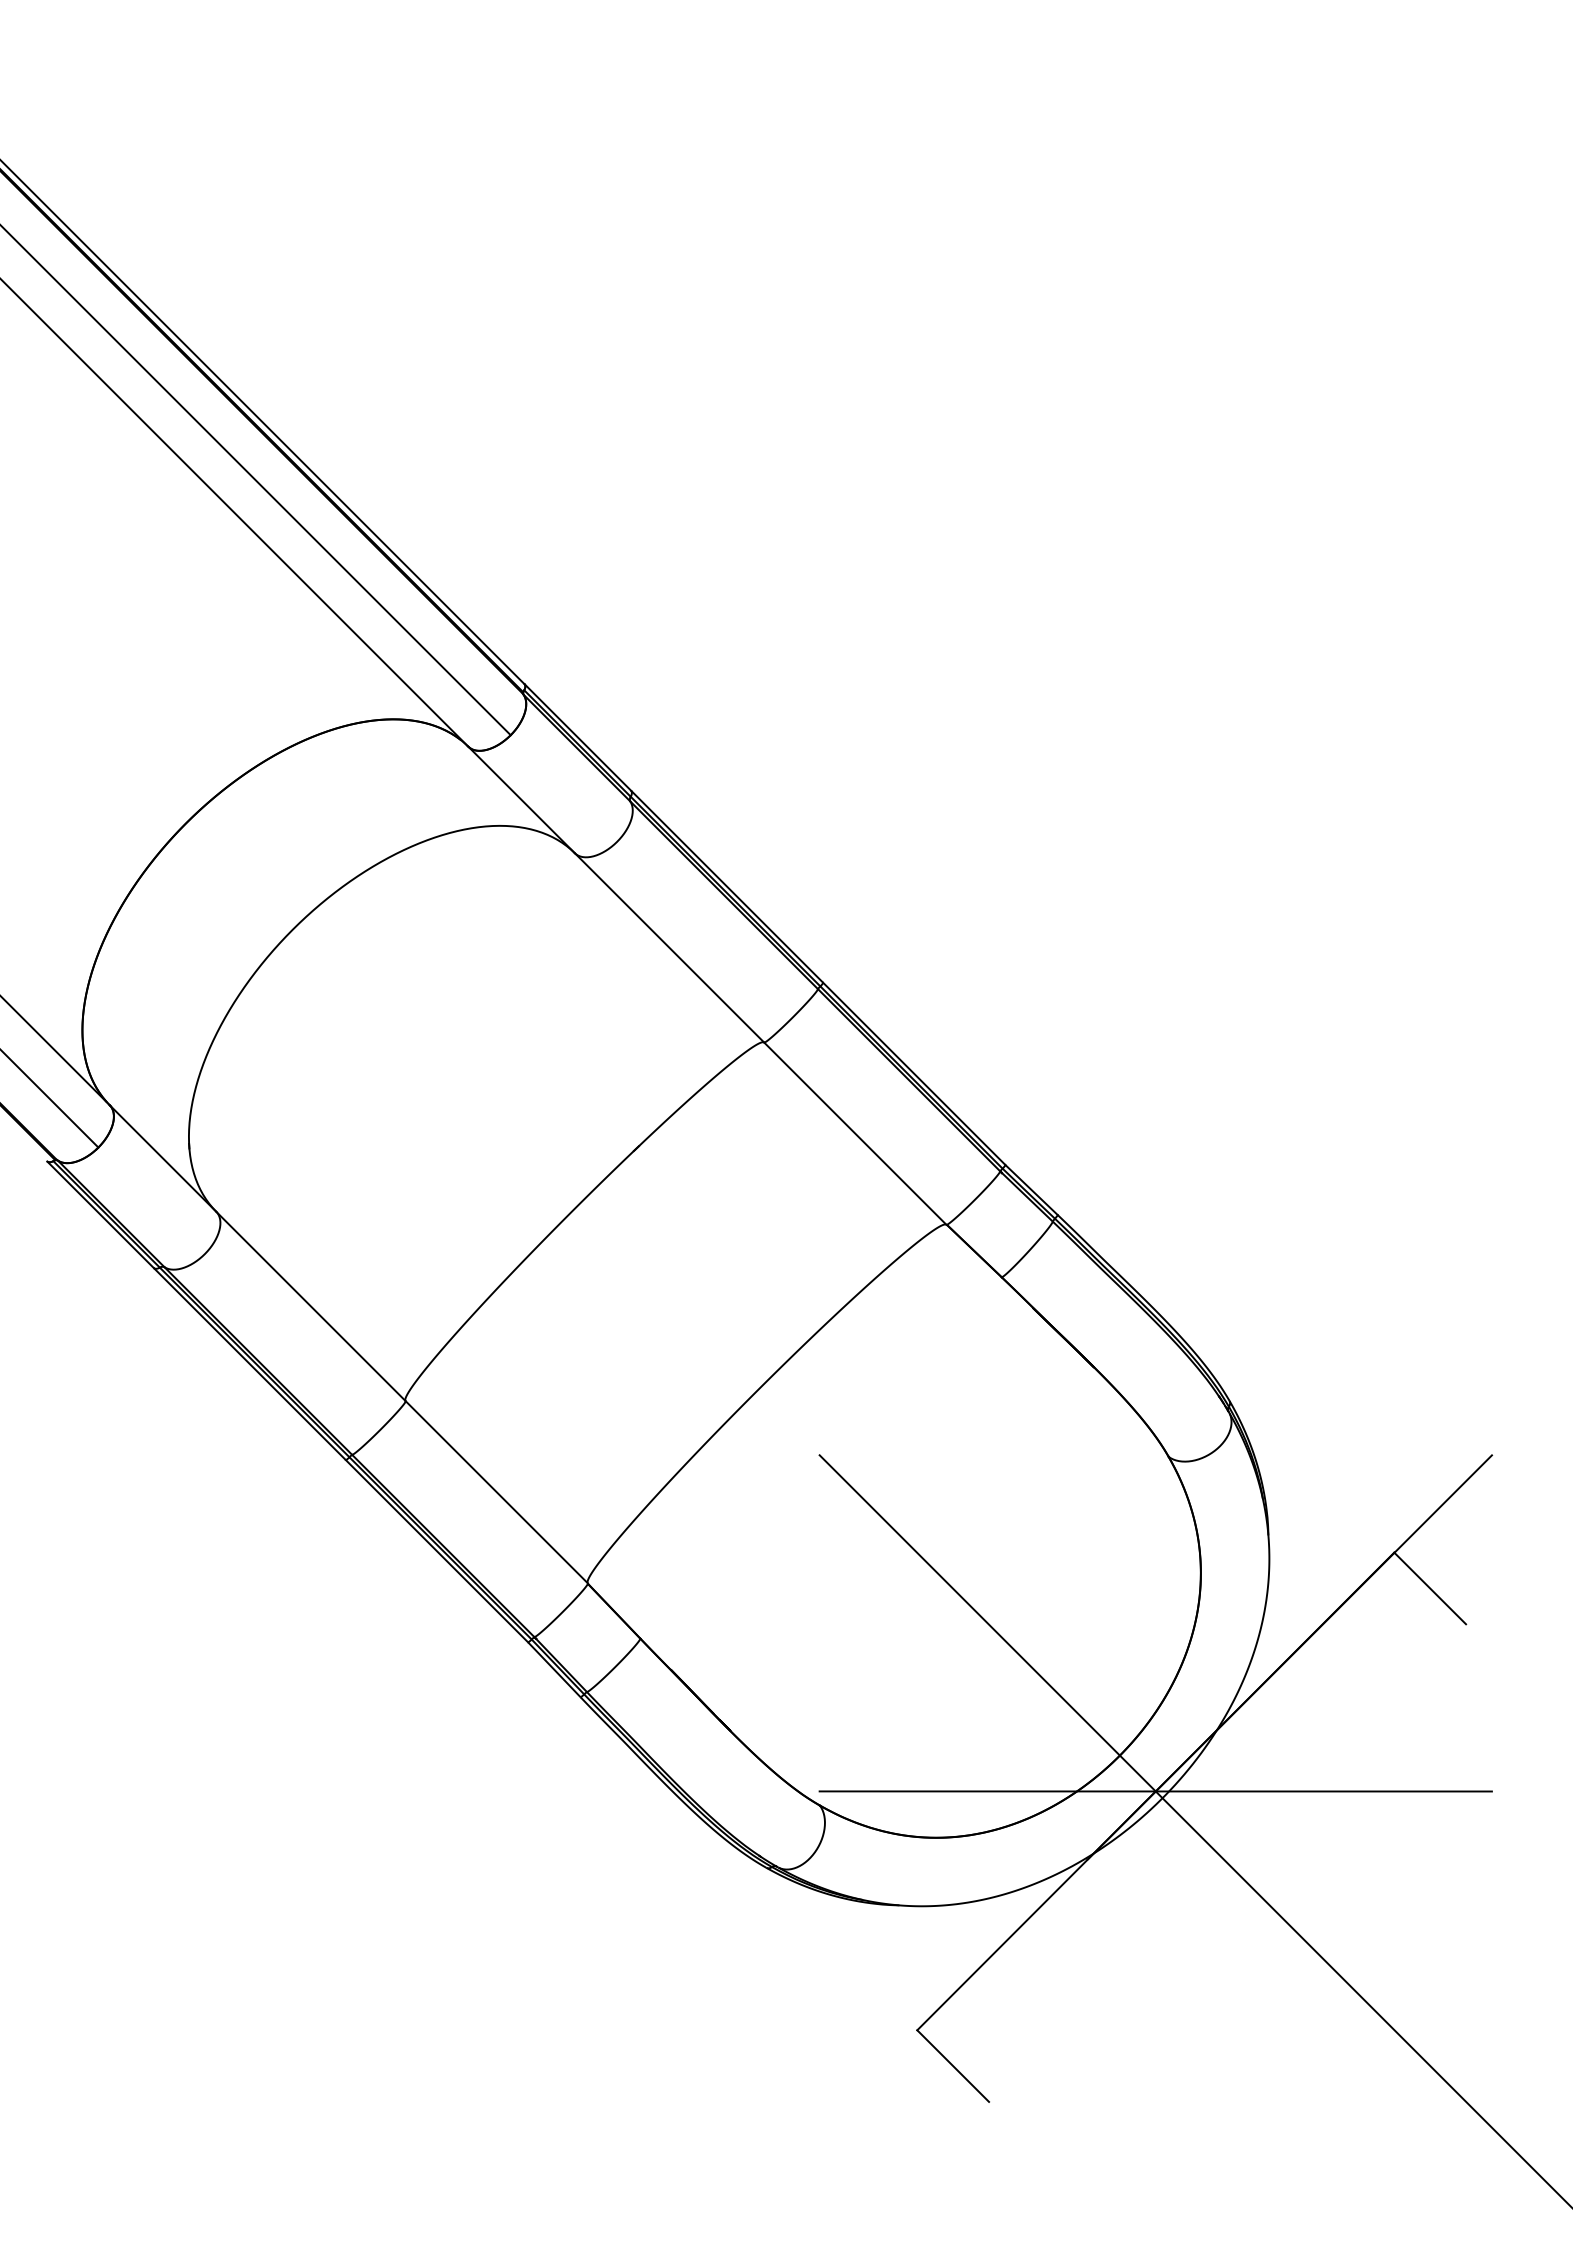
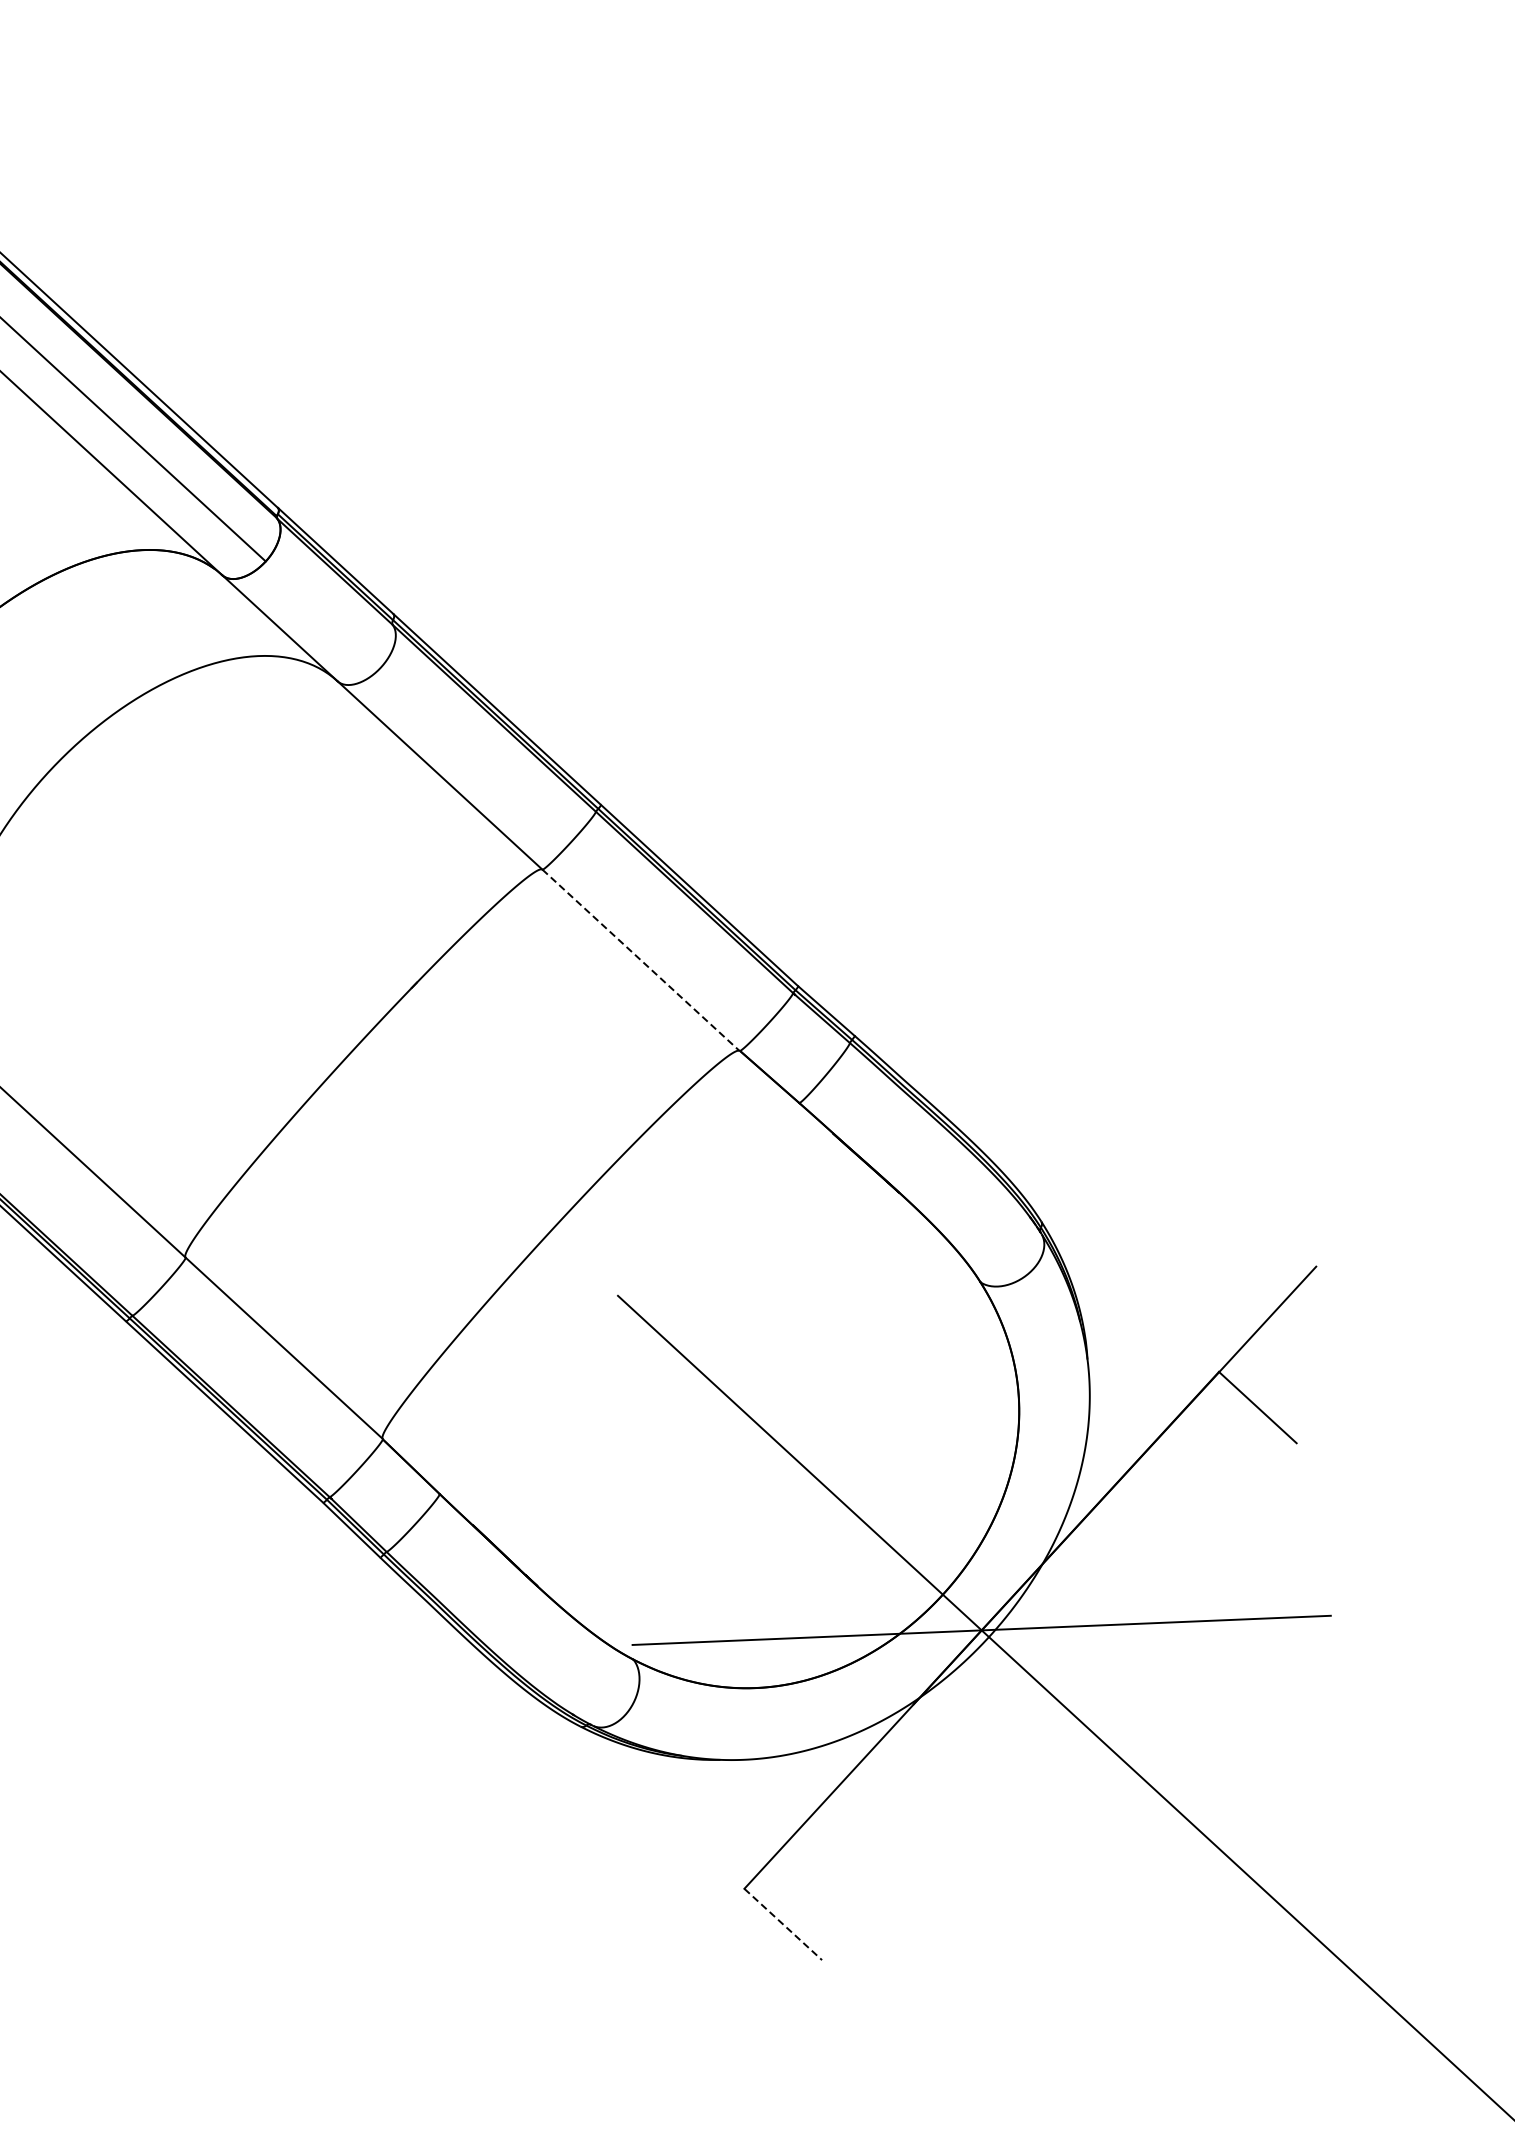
line: (855, 1133) -> (641, 960), solid -> dashed
line: (953, 2066) -> (783, 1924), solid -> dashed

